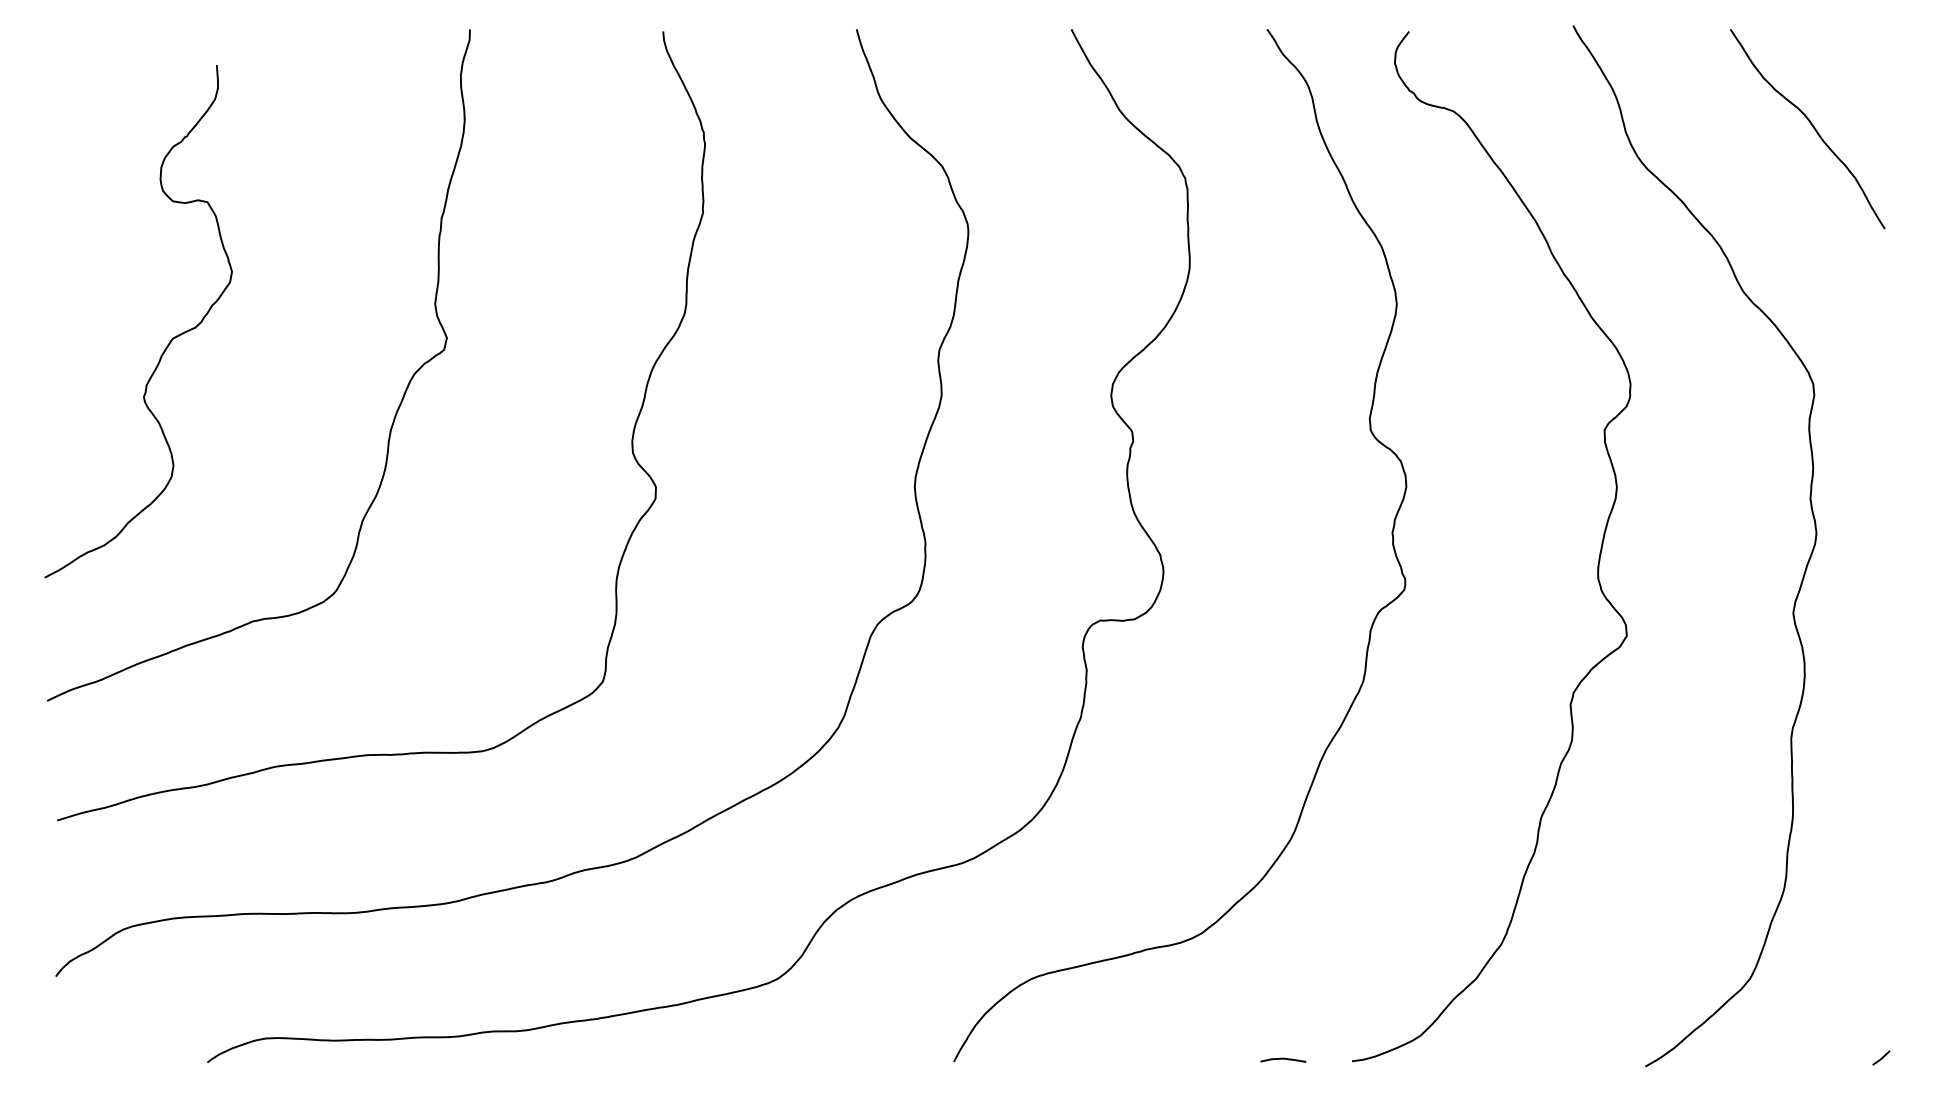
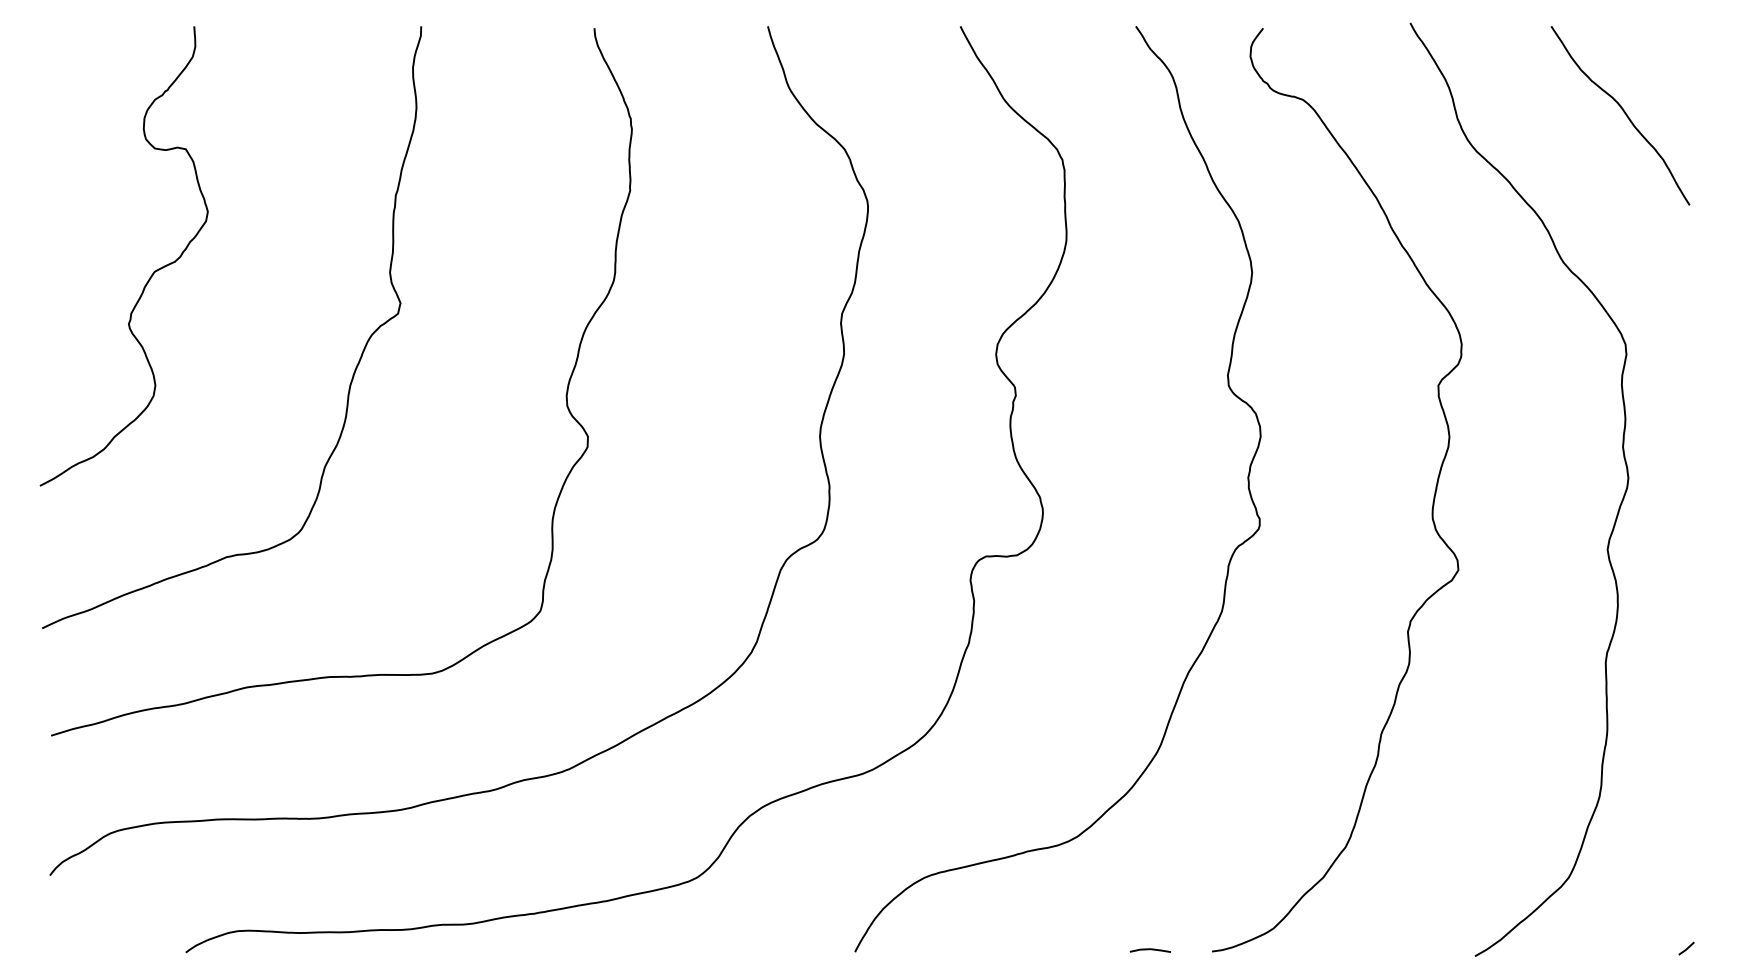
curve: (169, 341) -> (151, 274), moved

